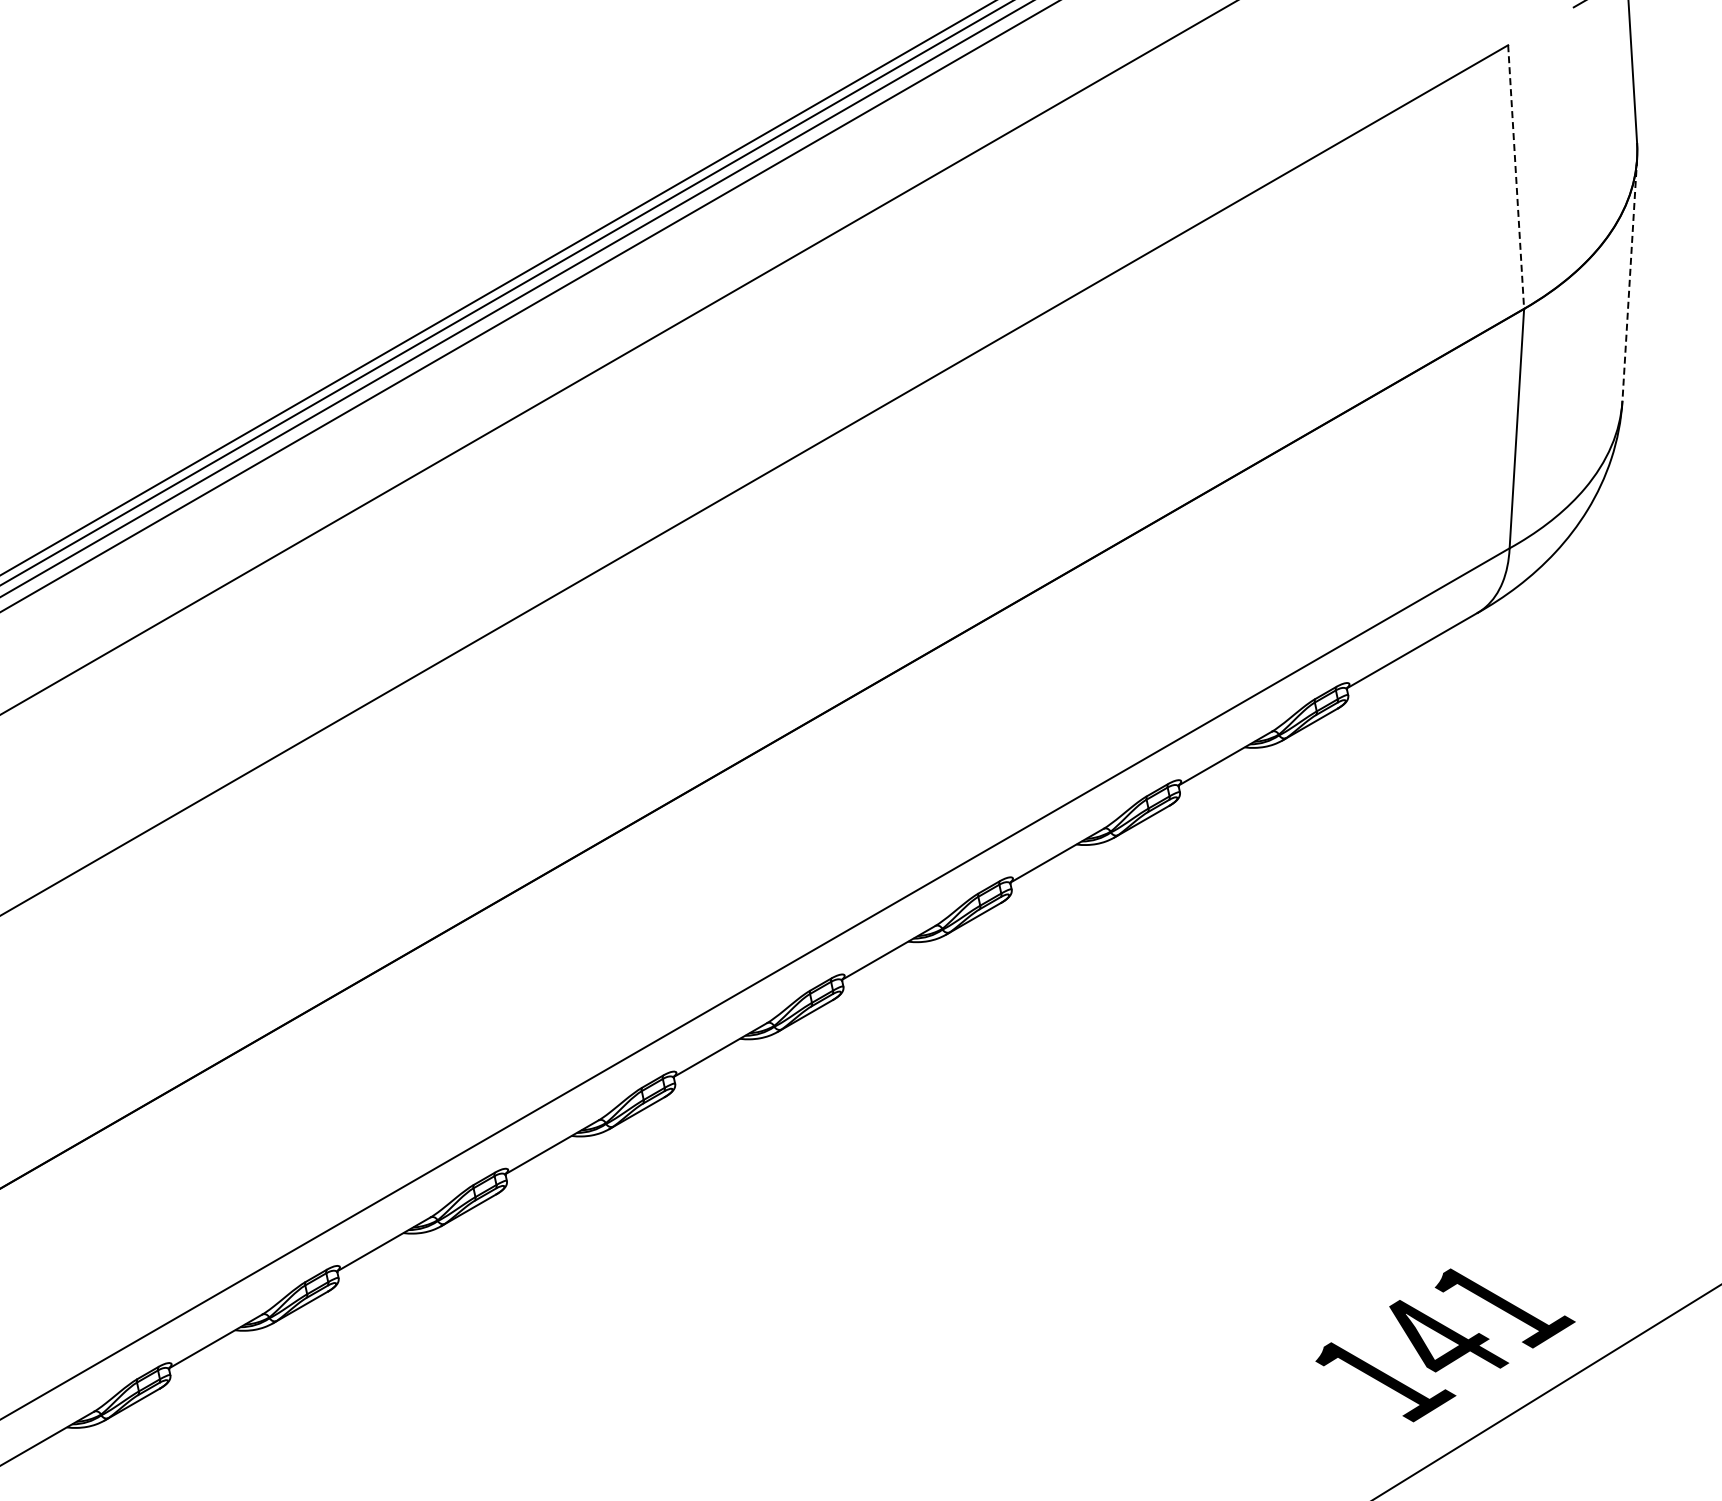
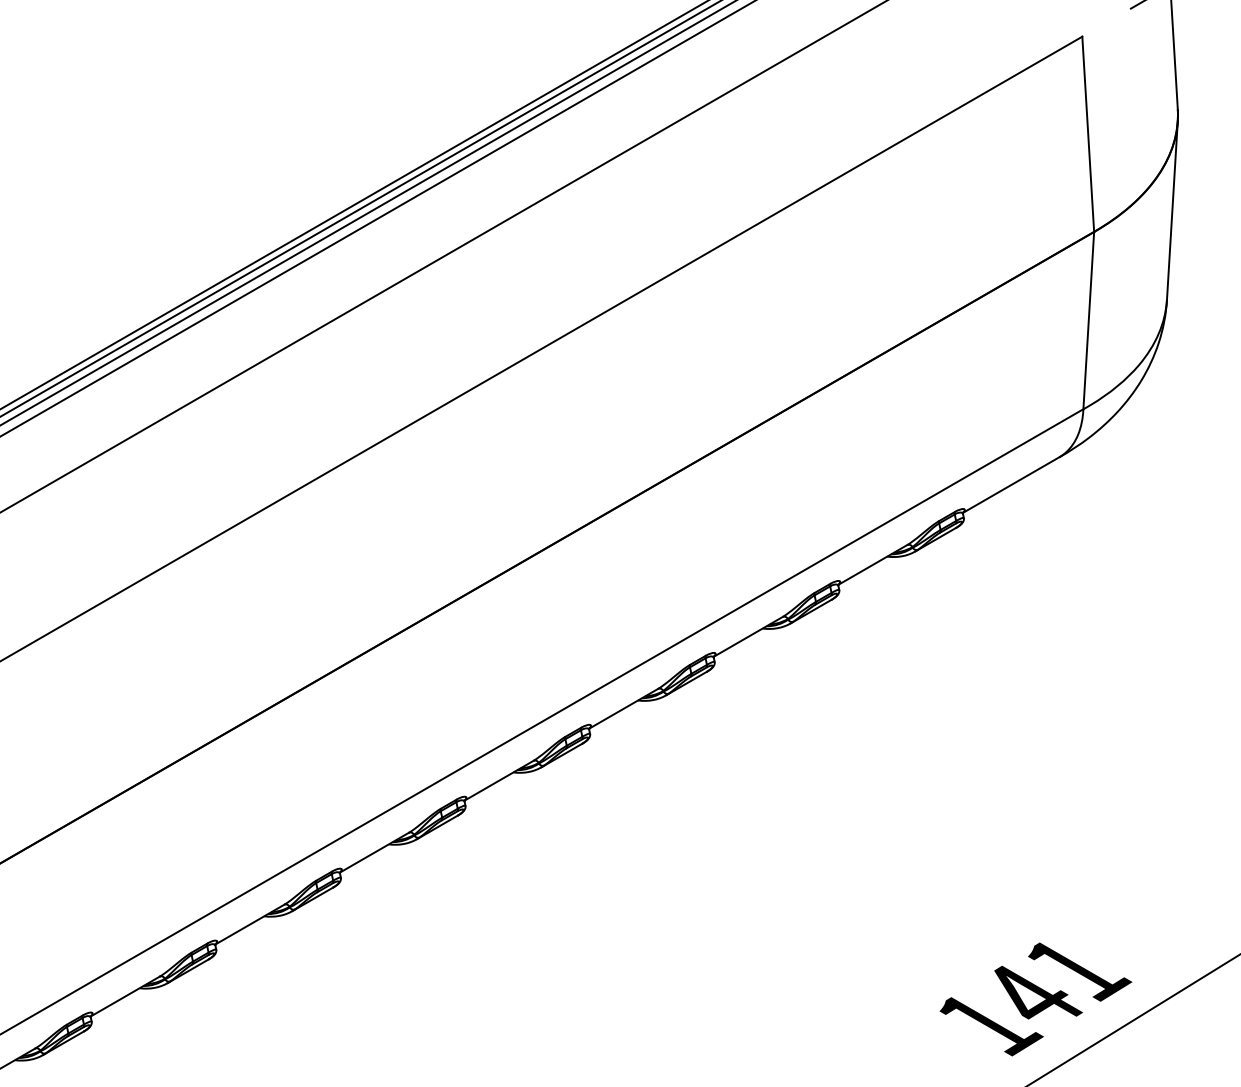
line: (1516, 177) -> (1088, 134), dashed -> solid
line: (1629, 280) -> (1172, 210), dashed -> solid

